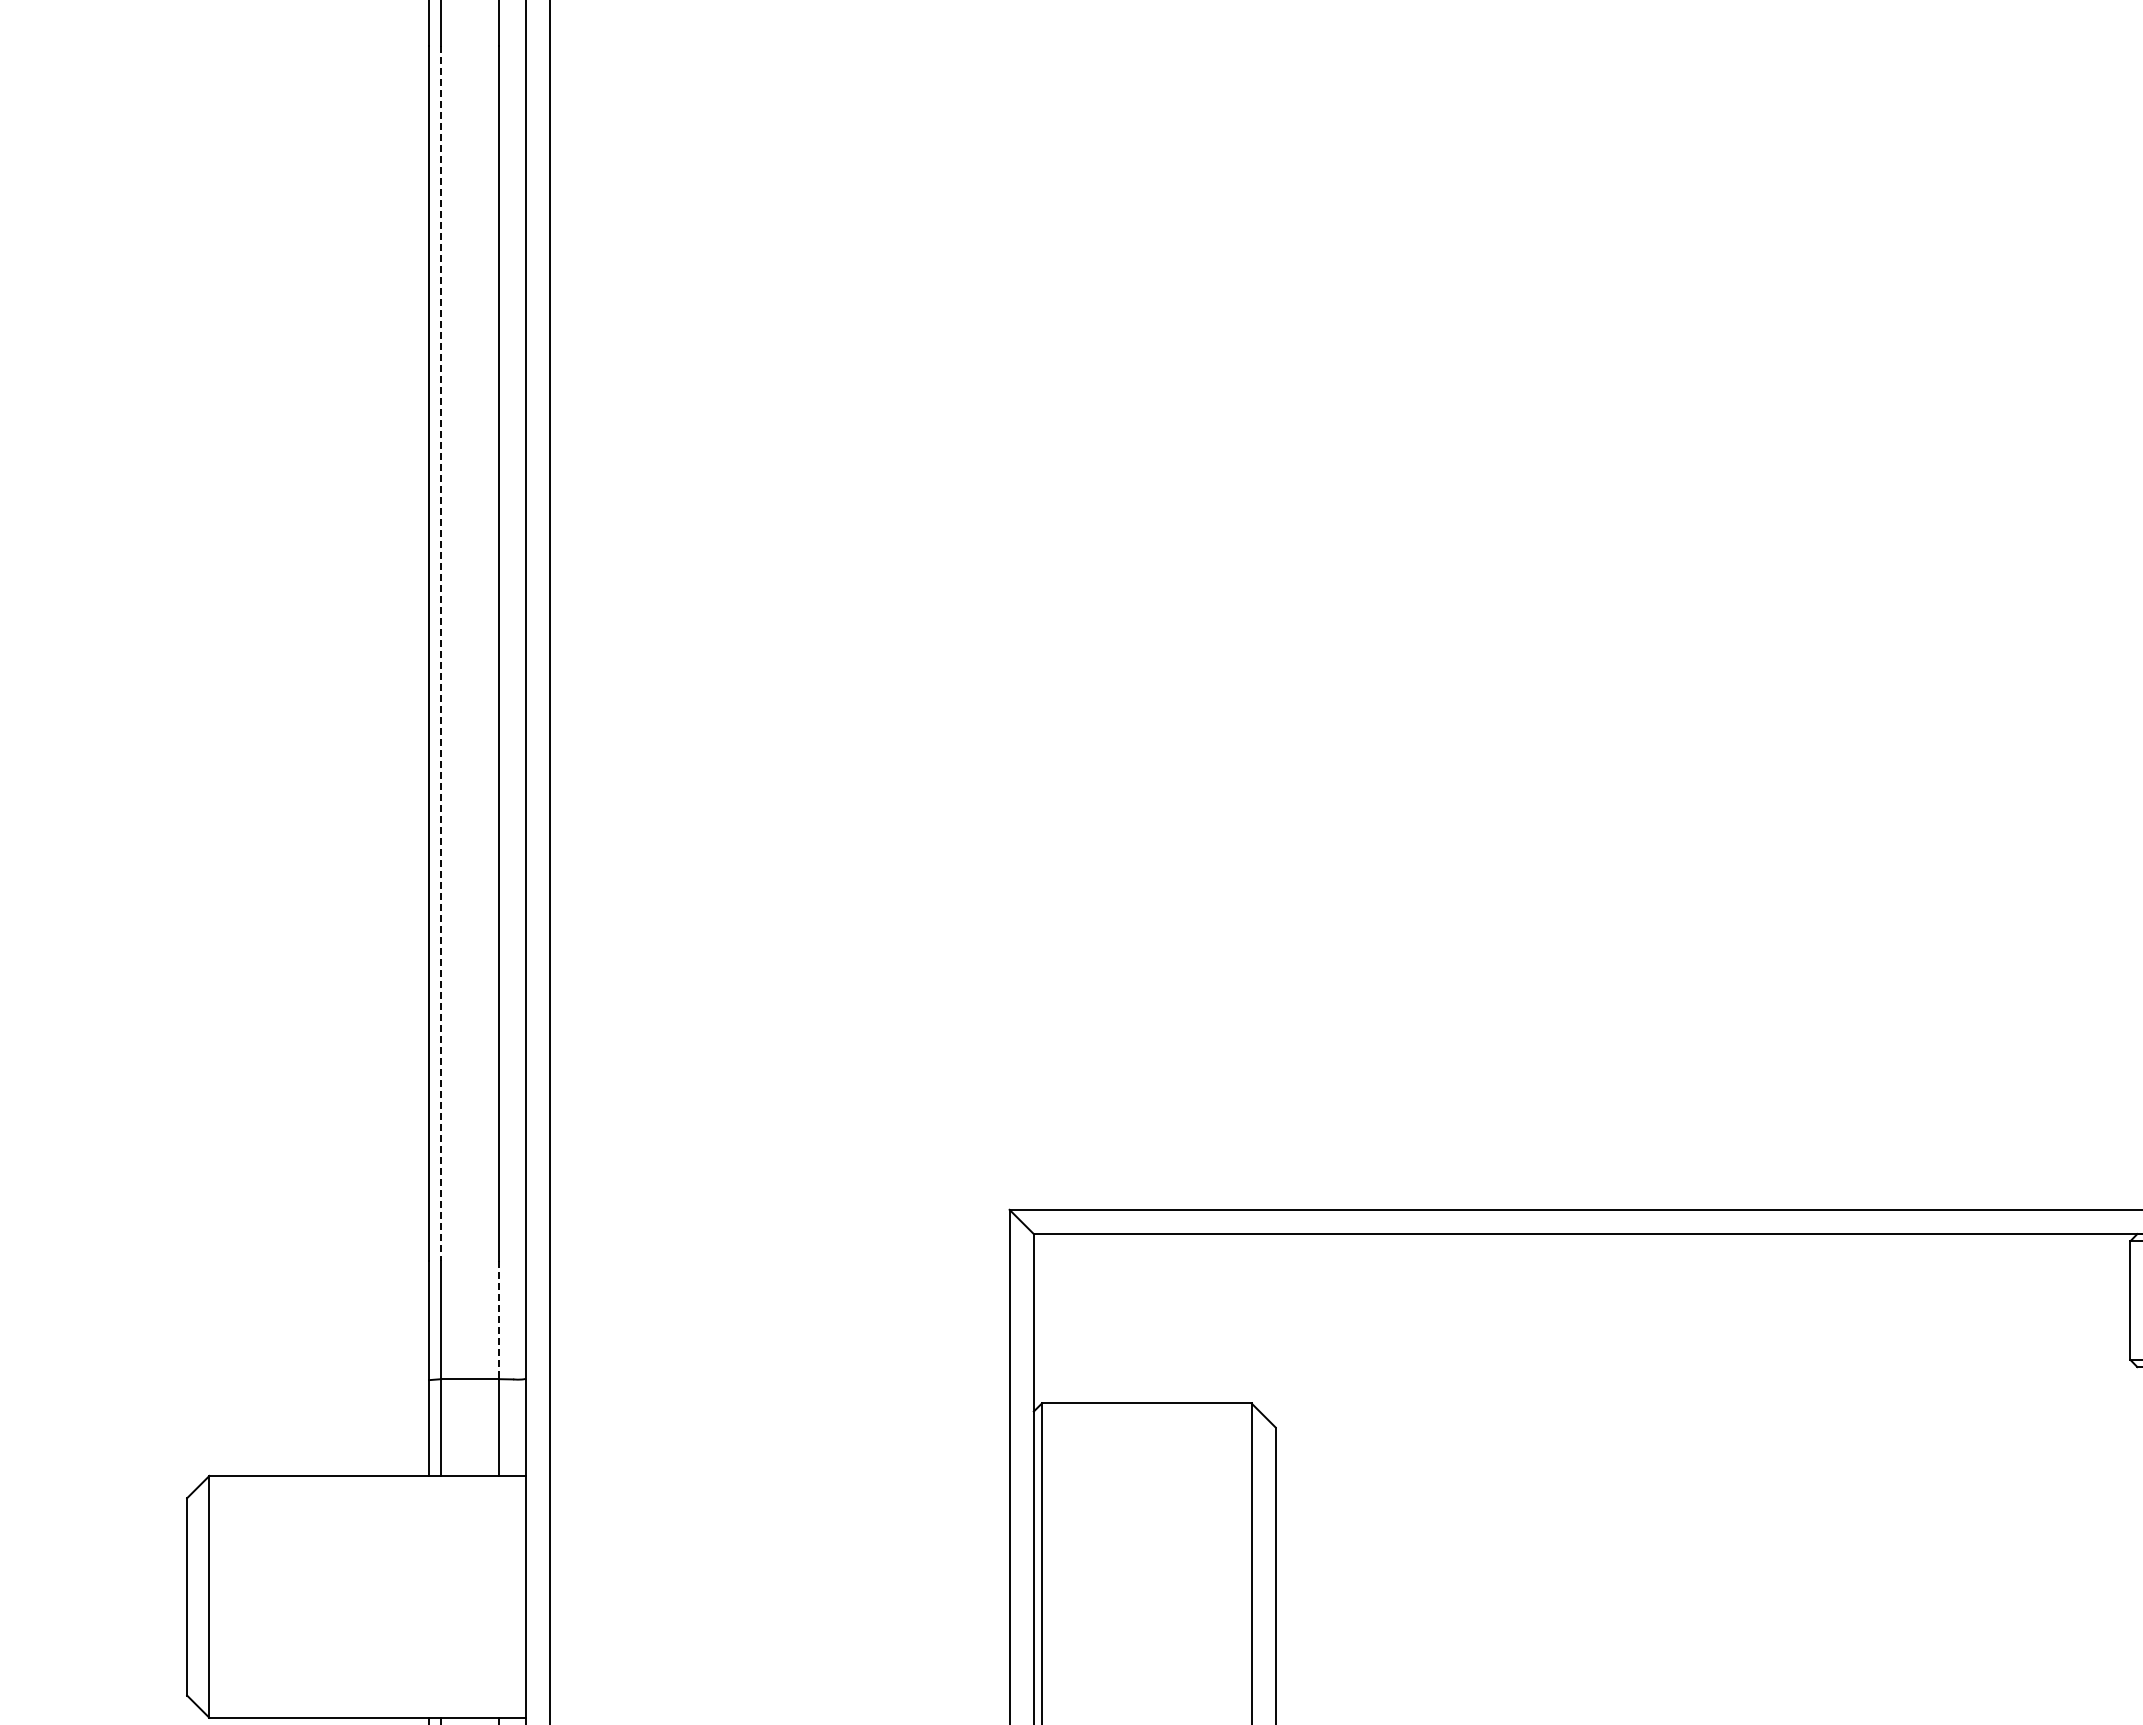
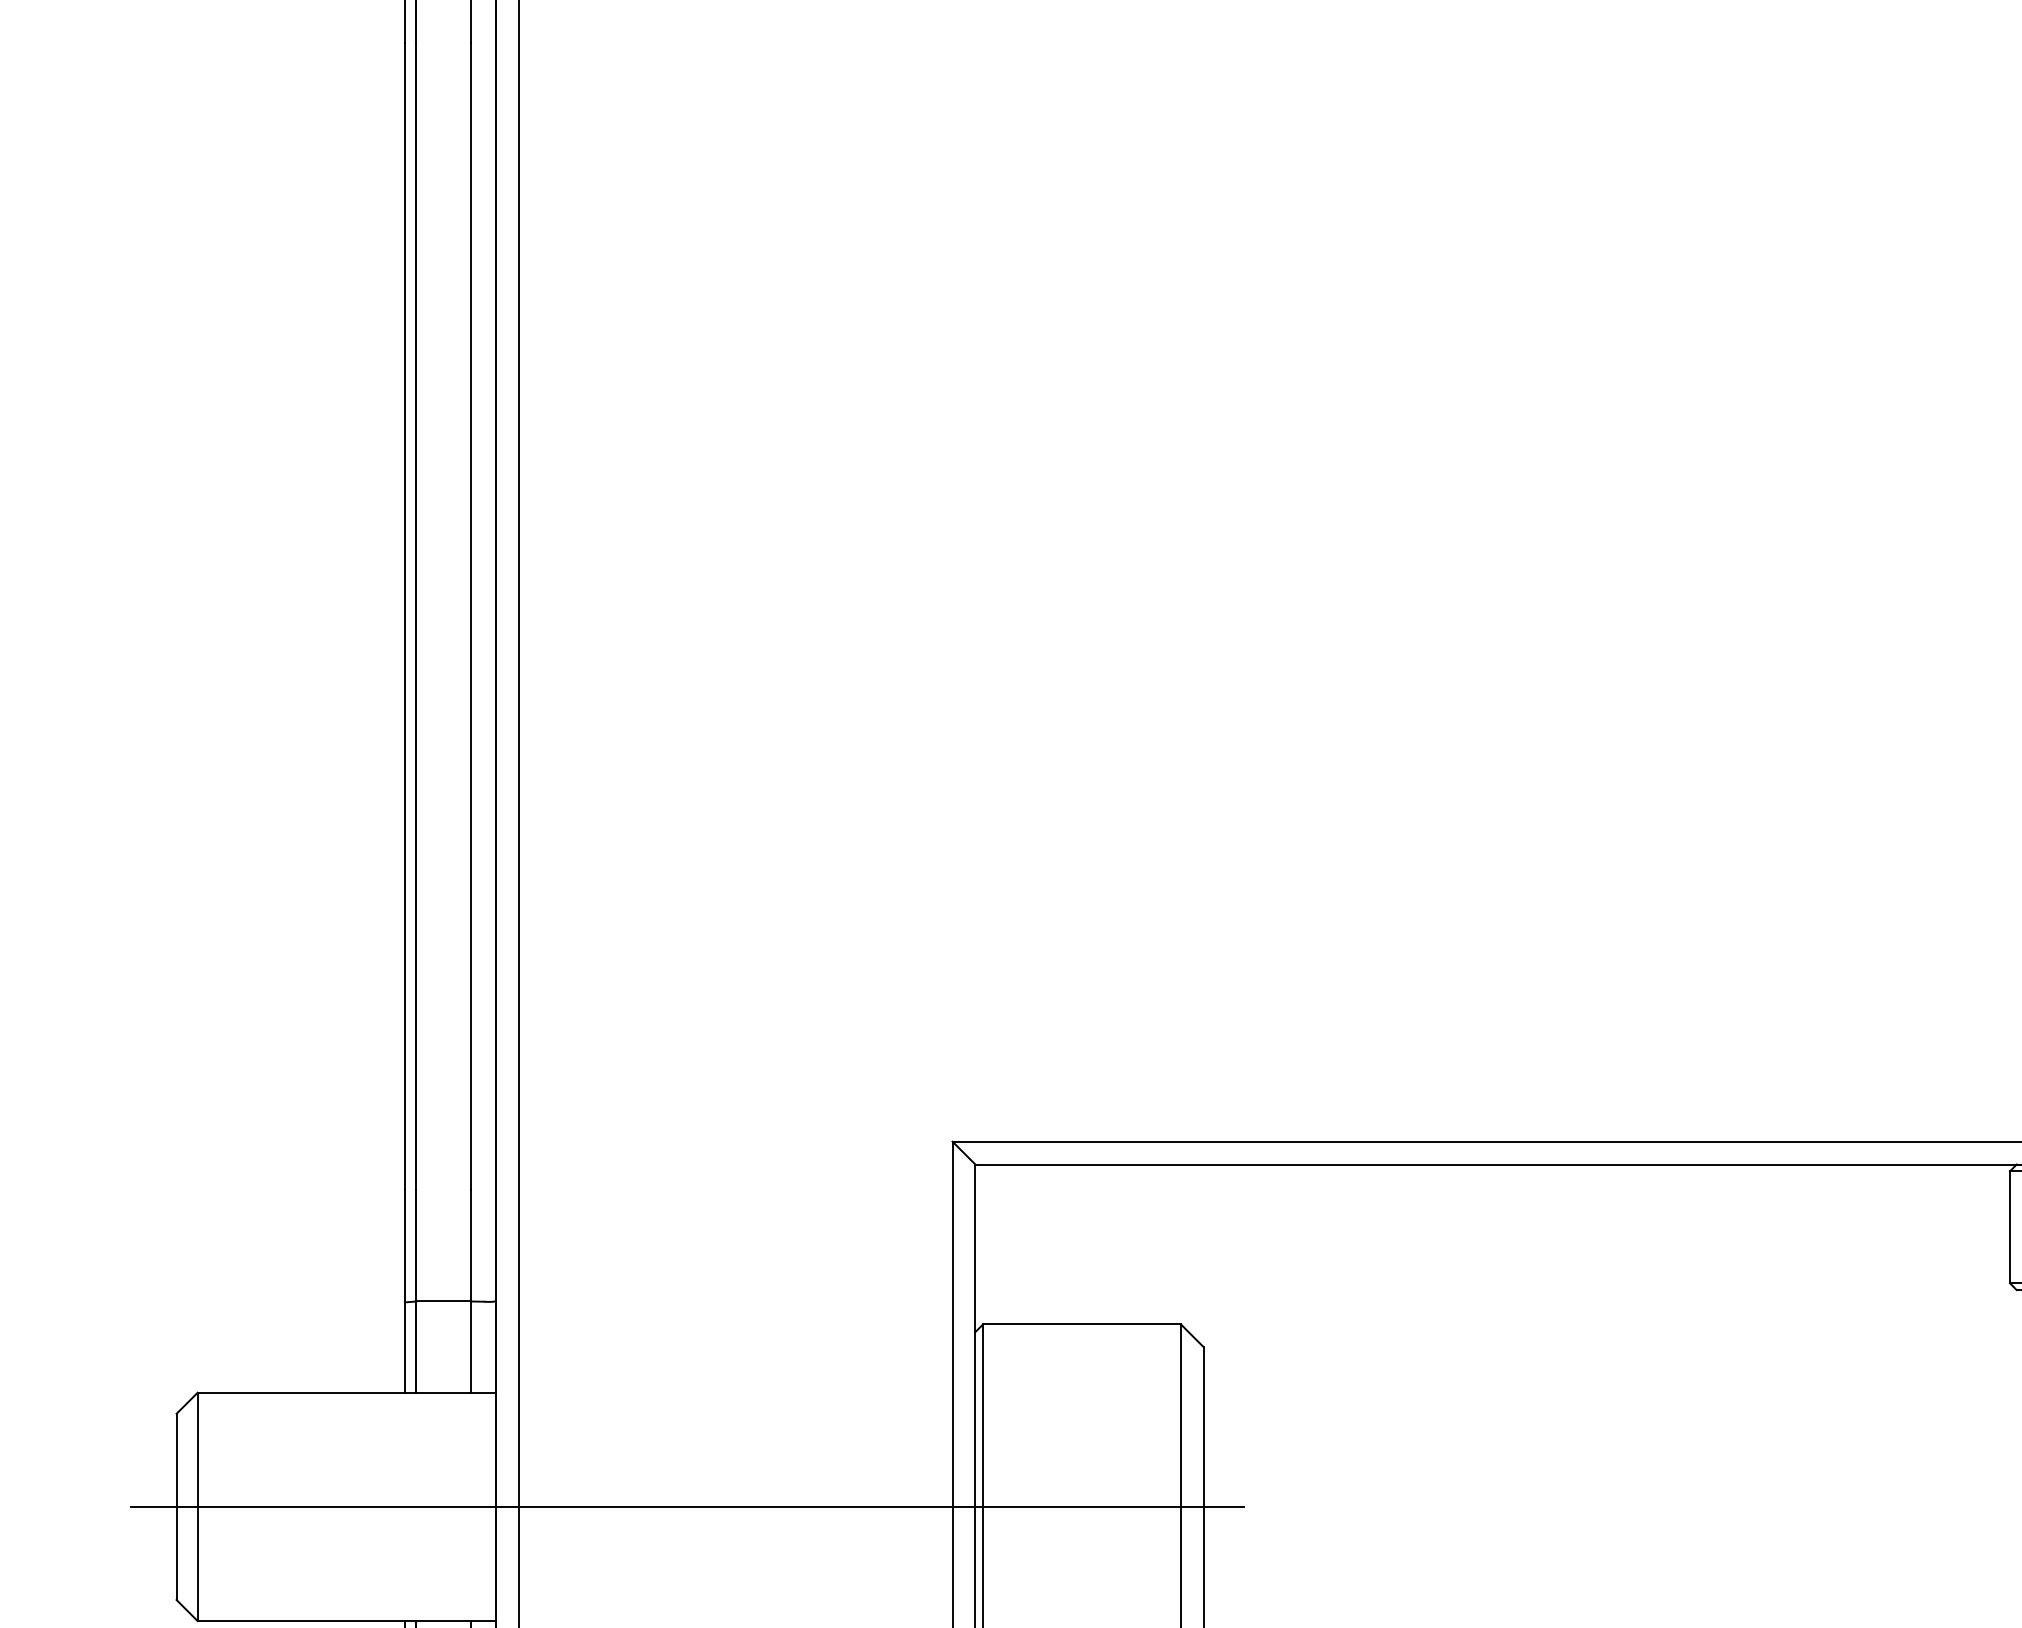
line: (441, 653) -> (416, 616), dashed -> solid
line: (499, 1320) -> (471, 1246), dashed -> solid
line: (728, 1596) -> (687, 1506), added

